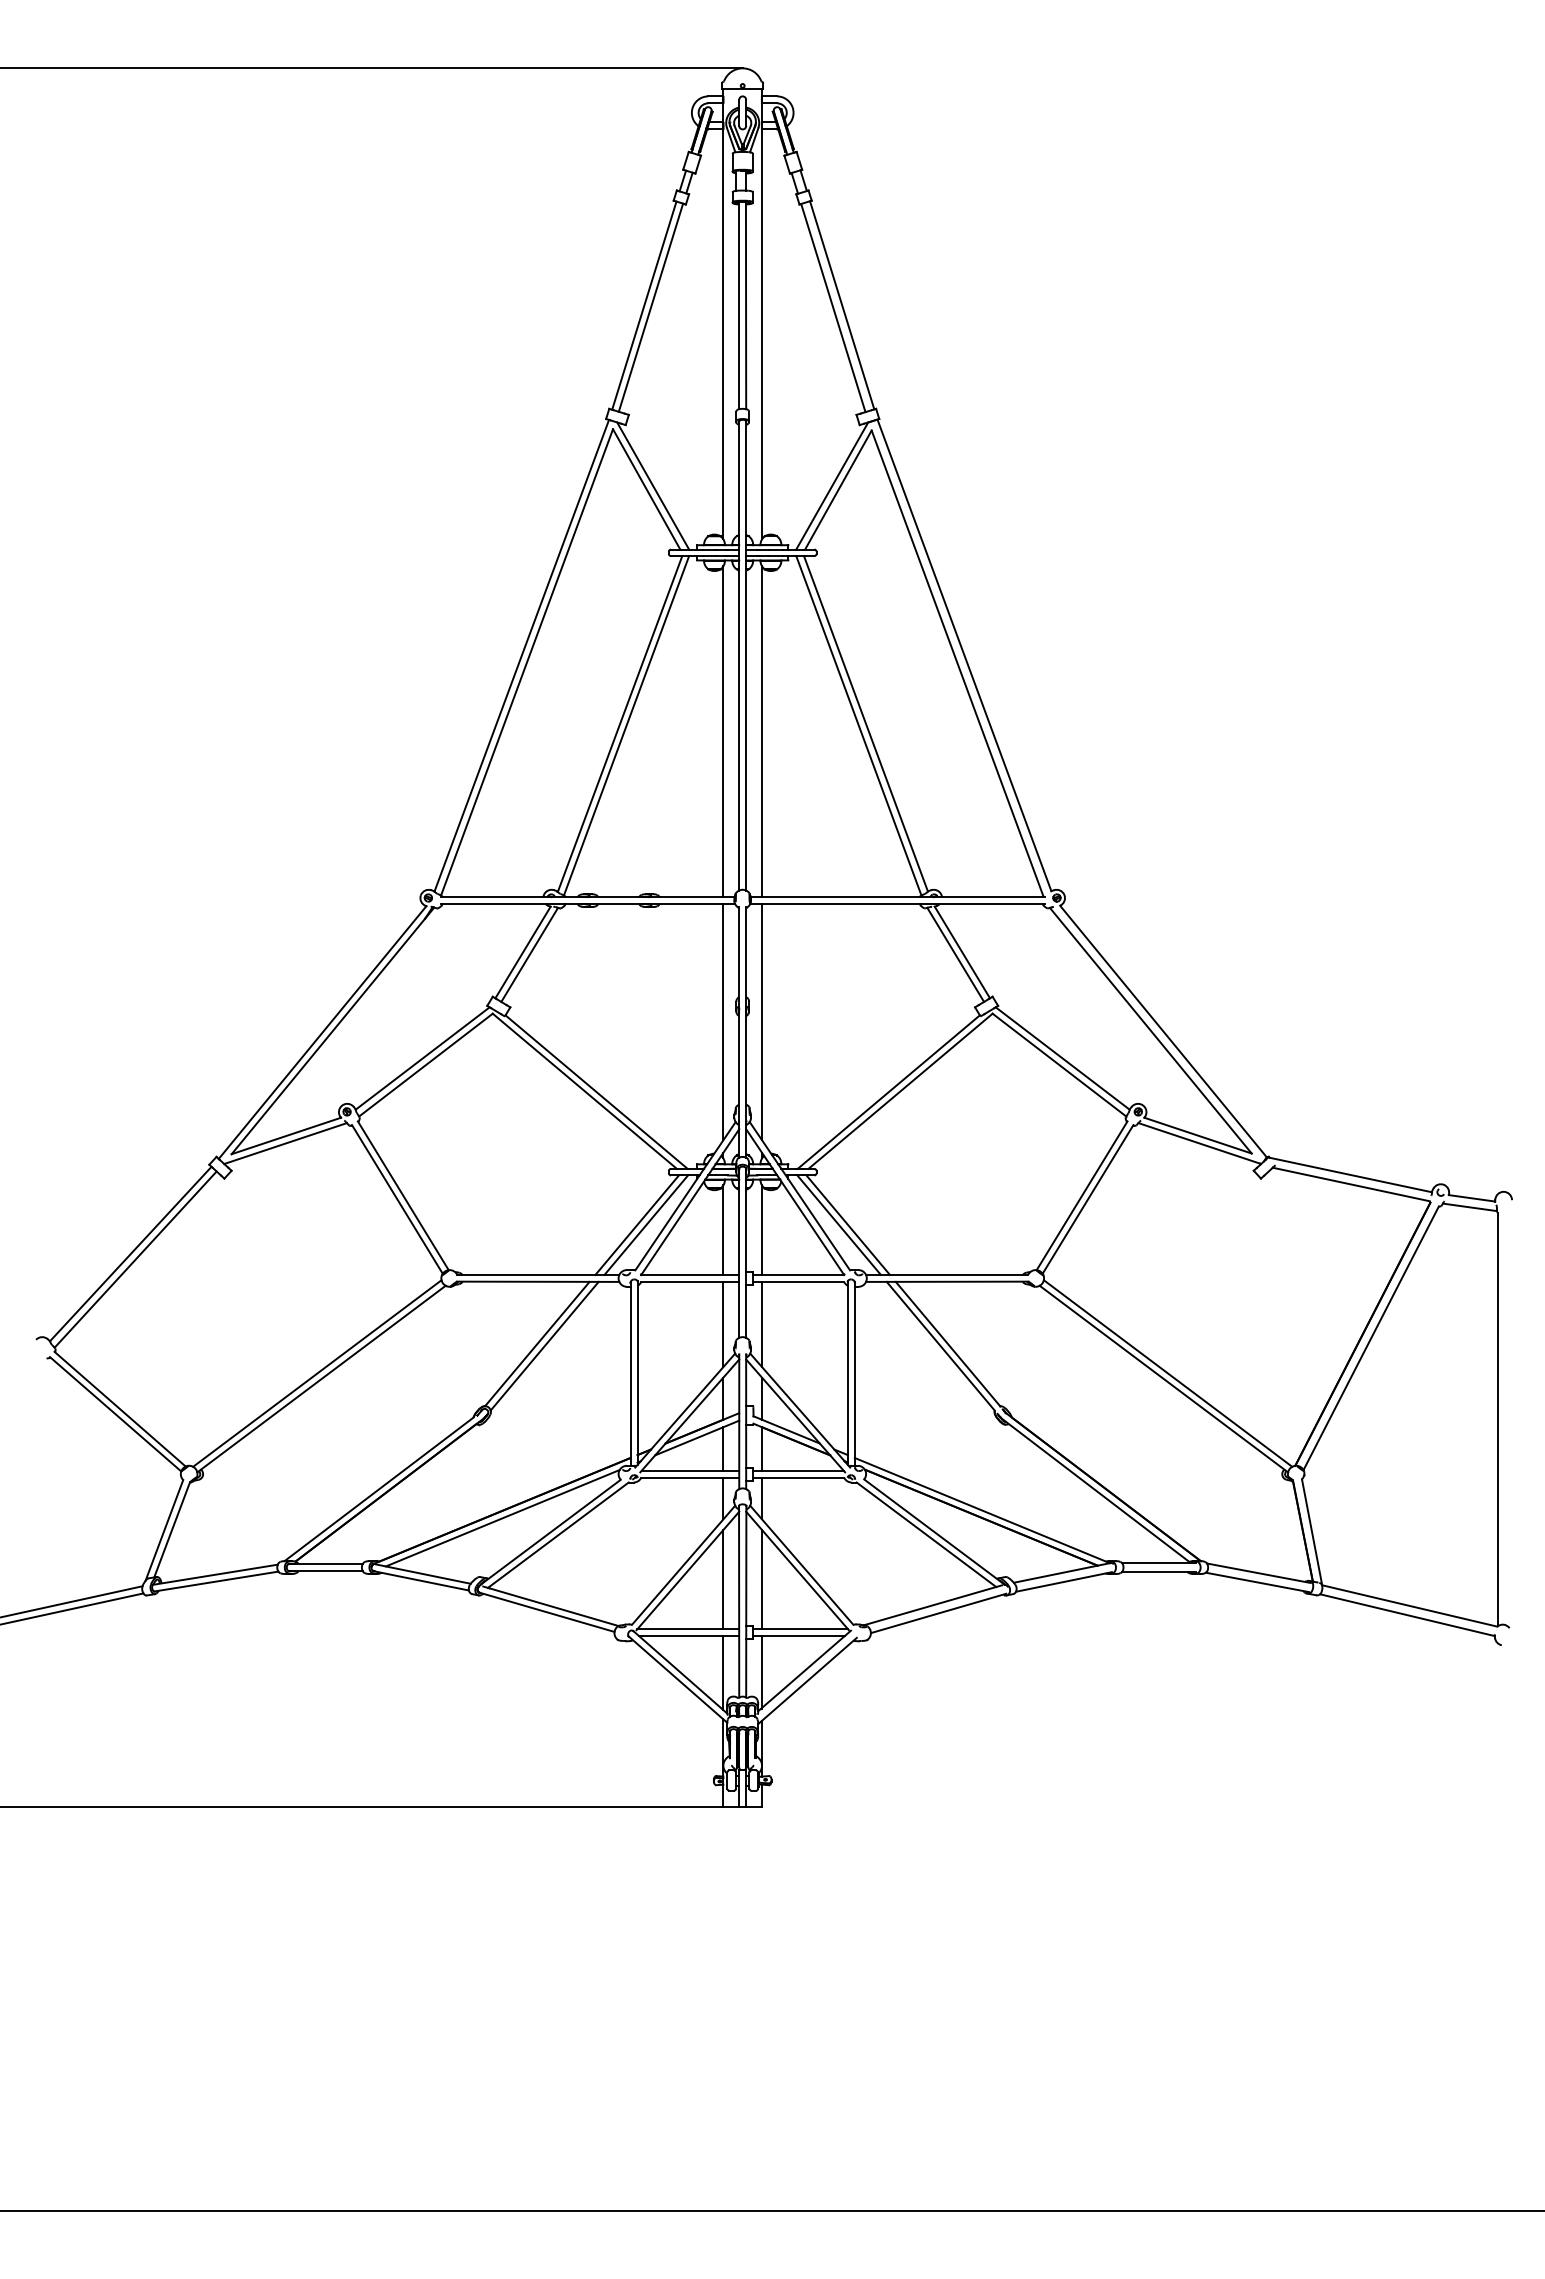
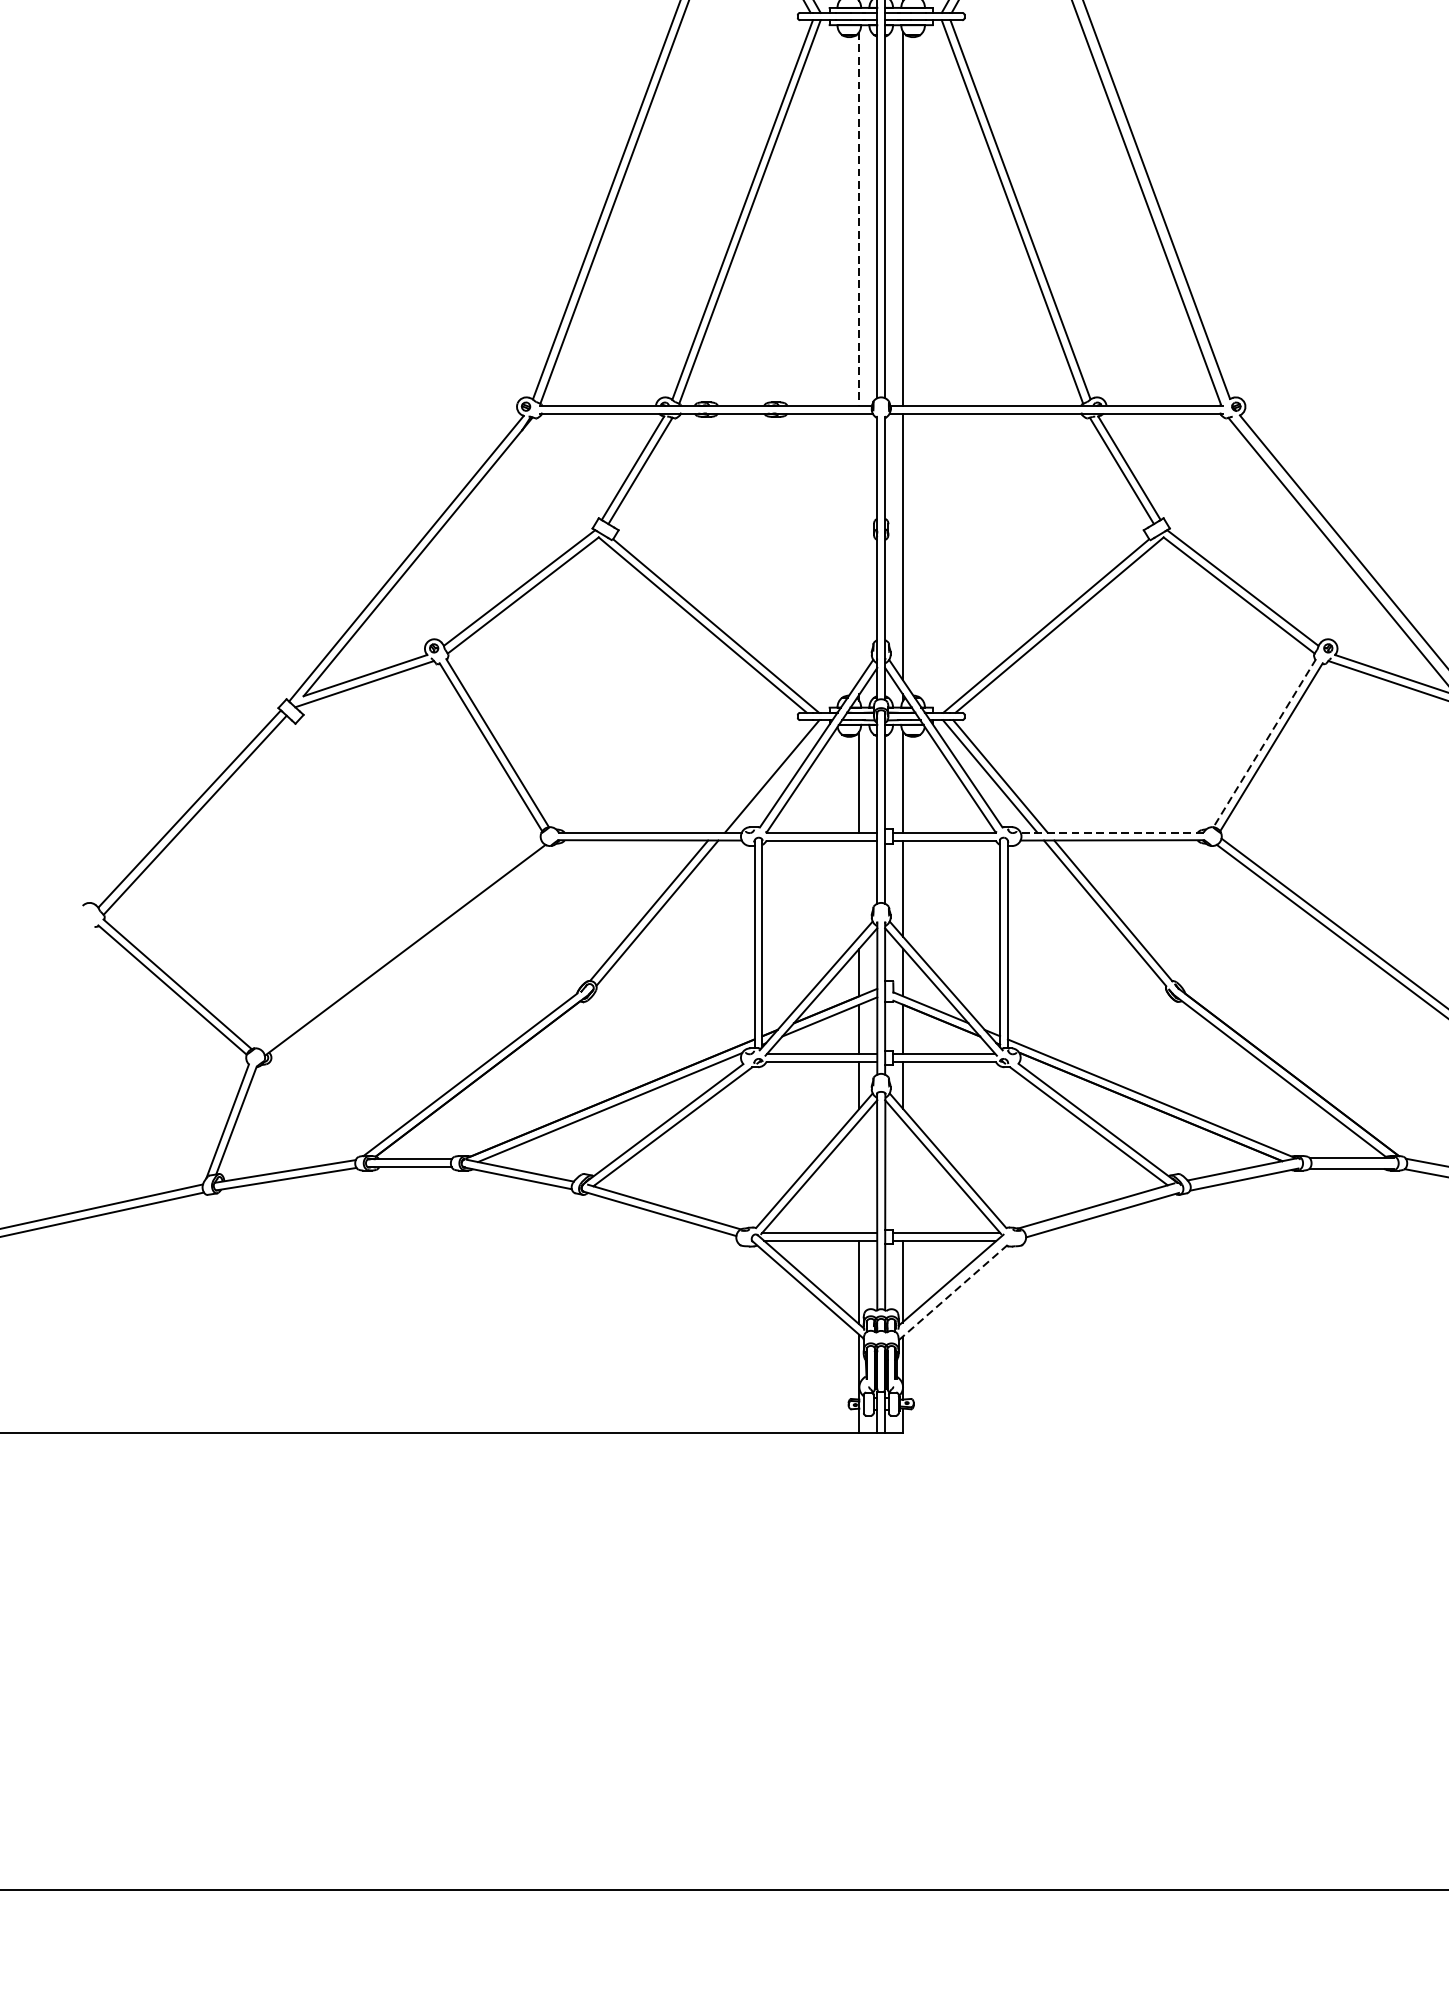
line: (723, 732) -> (859, 219), solid -> dashed
line: (723, 1022) -> (859, 547), removed
line: (1081, 1196) -> (1264, 743), solid -> dashed
line: (636, 1224) -> (761, 775), removed
line: (946, 1274) -> (1111, 832), solid -> dashed
line: (723, 1324) -> (859, 888), removed
line: (317, 1373) -> (400, 944), removed
line: (723, 1579) -> (859, 1176), removed
line: (762, 1579) -> (903, 1176), removed
line: (807, 1680) -> (954, 1290), solid -> dashed

